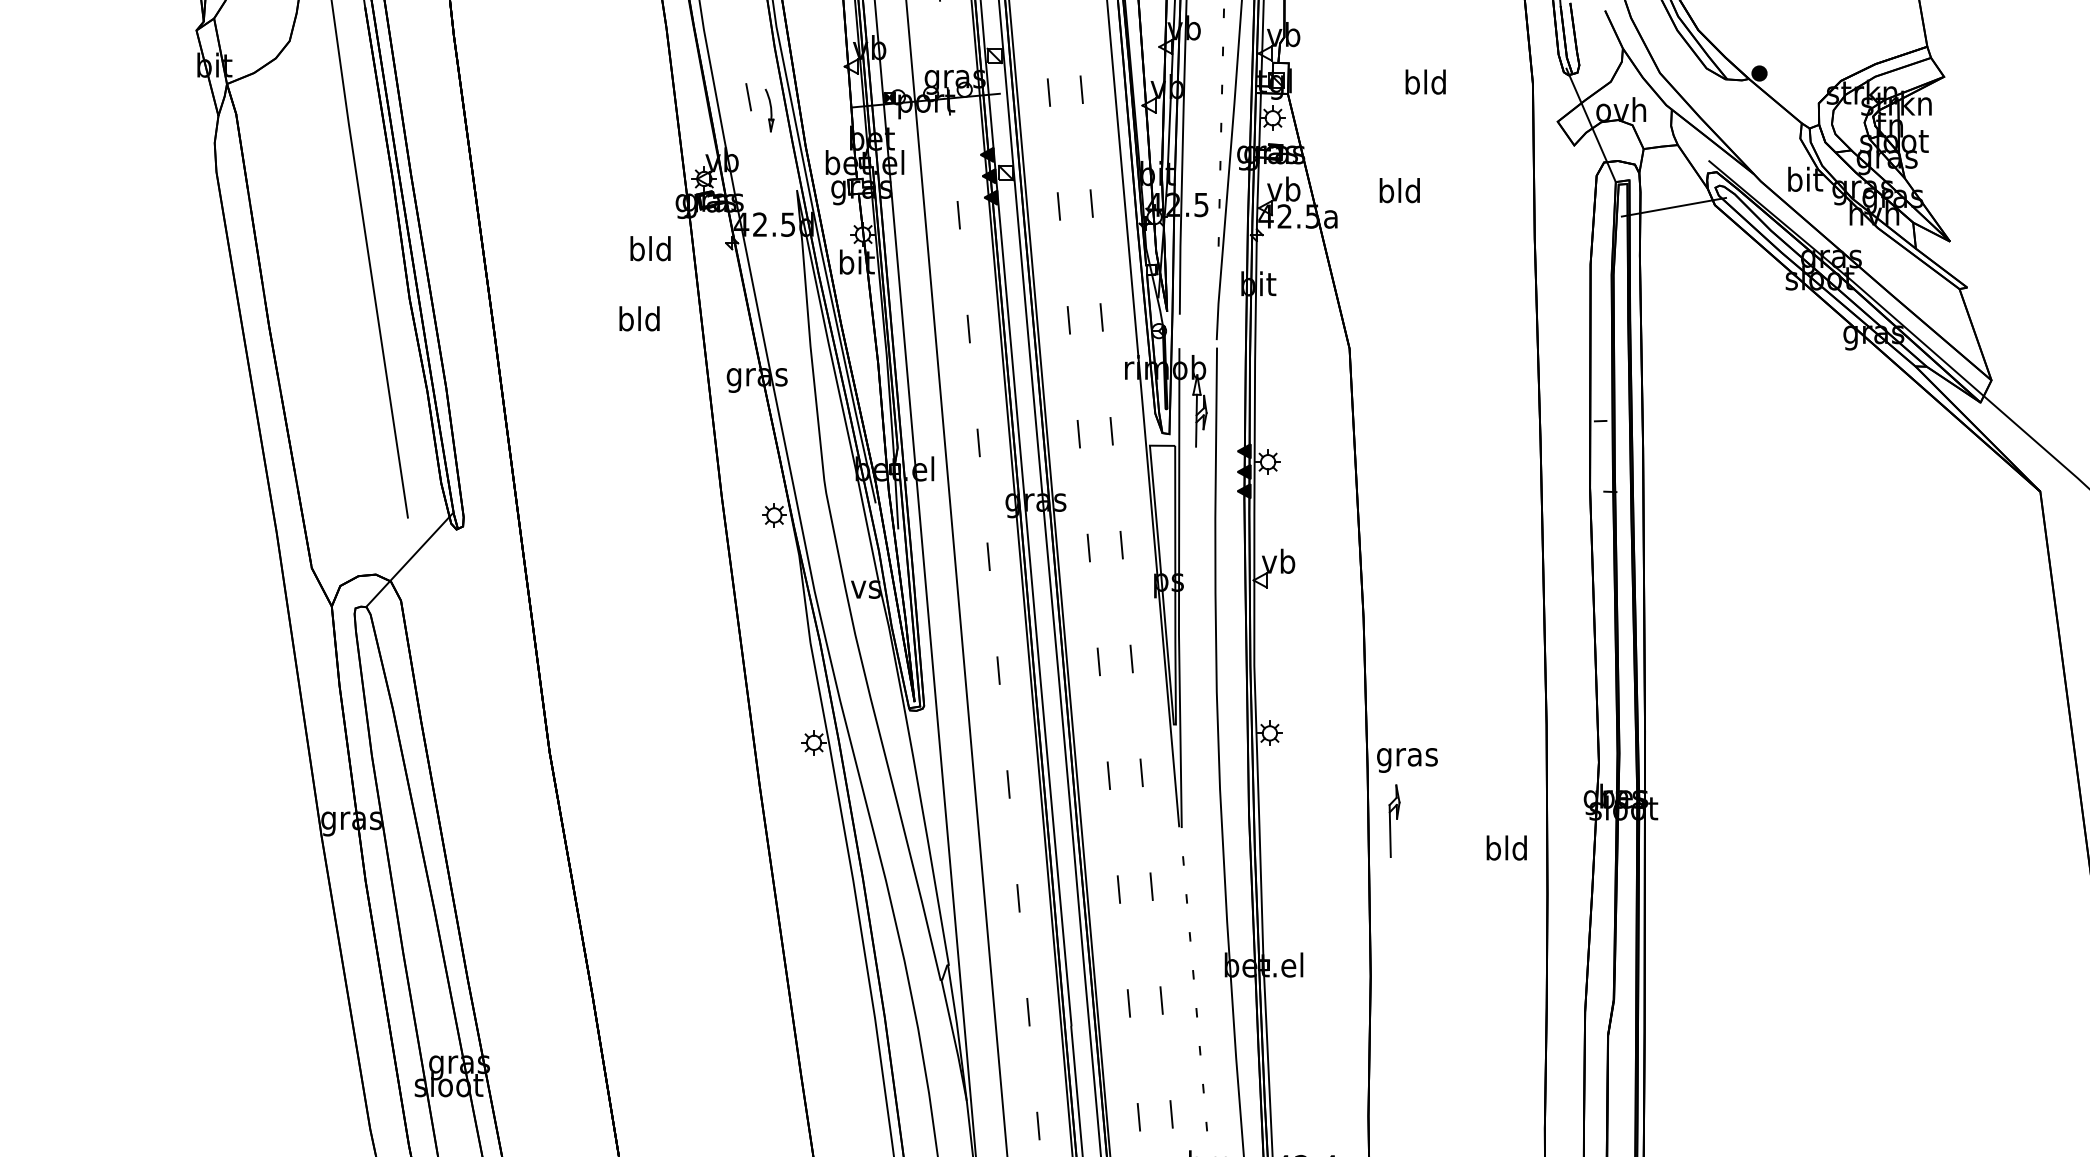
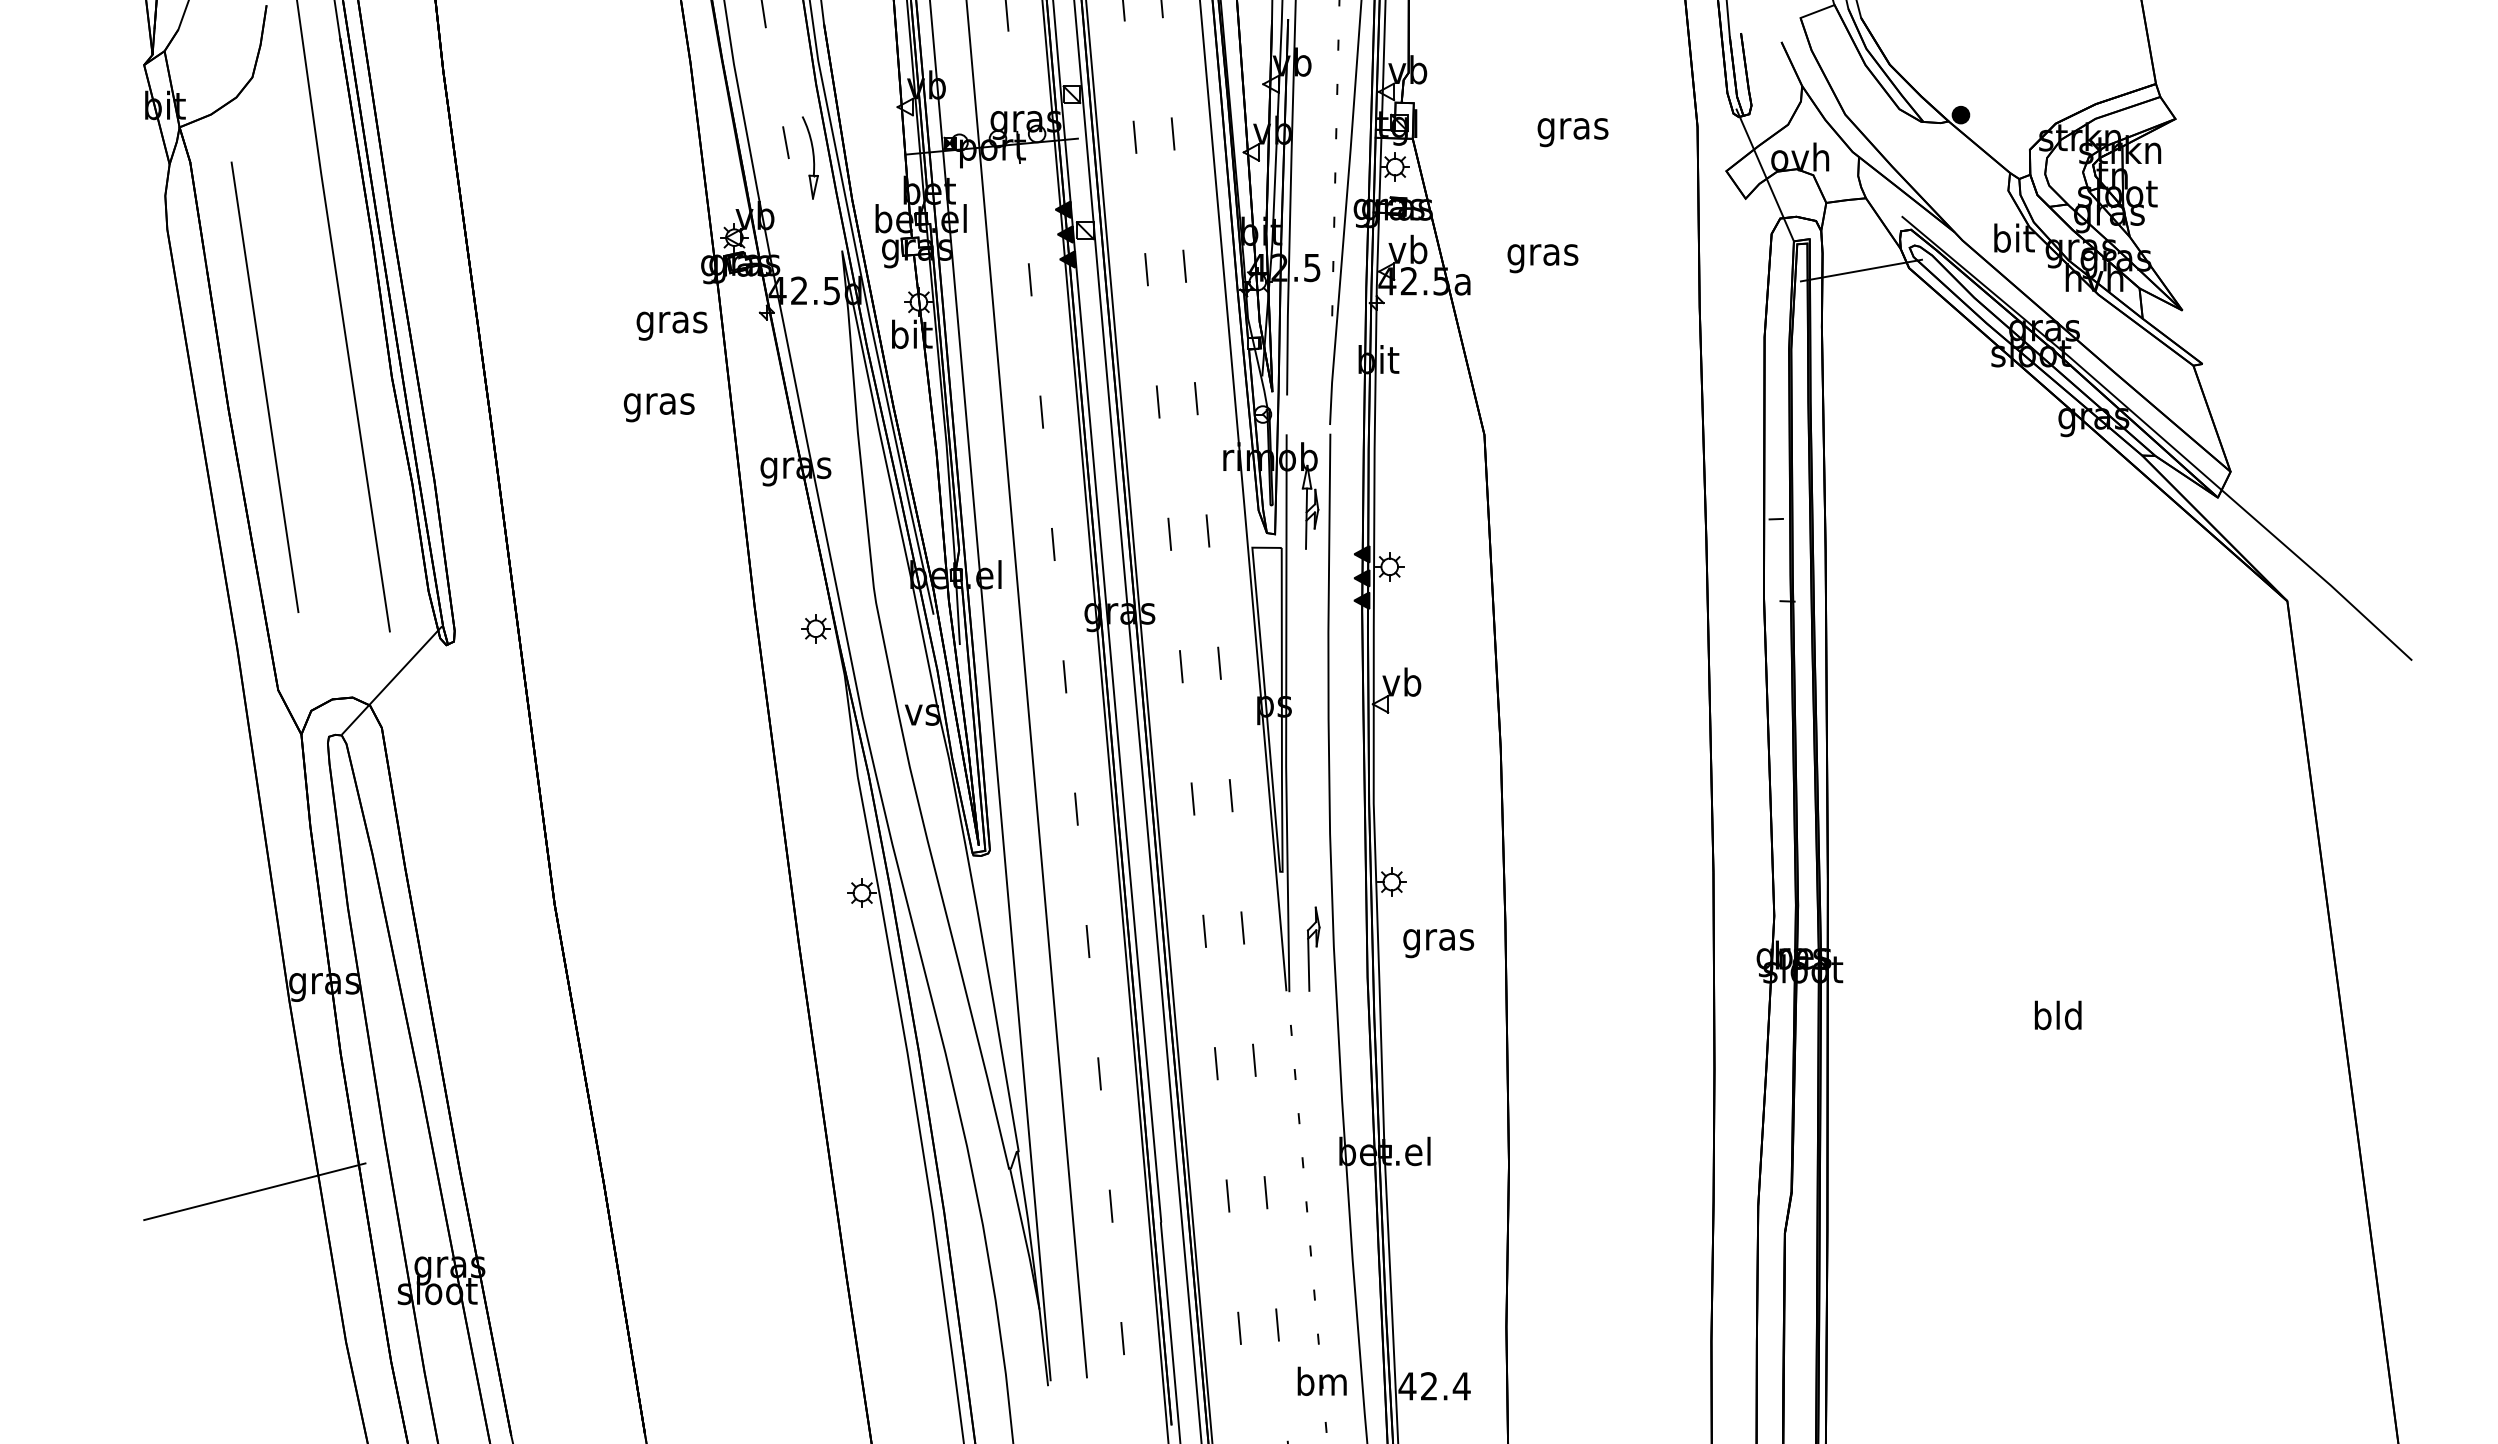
text: (1425, 85) -> (1572, 128), bld -> gras
part: (768, 109) -> (809, 157), size x1.67
text: (1399, 193) -> (1542, 254), bld -> gras
text: (650, 251) -> (671, 322), bld -> gras
line: (300, 307) -> (264, 387), added
text: (639, 321) -> (658, 403), bld -> gras
text: (1407, 760) -> (1438, 943), moved
part: (1394, 820) -> (1313, 948), moved
text: (1506, 848) -> (2057, 1015), moved
line: (291, 999) -> (254, 1191), added

